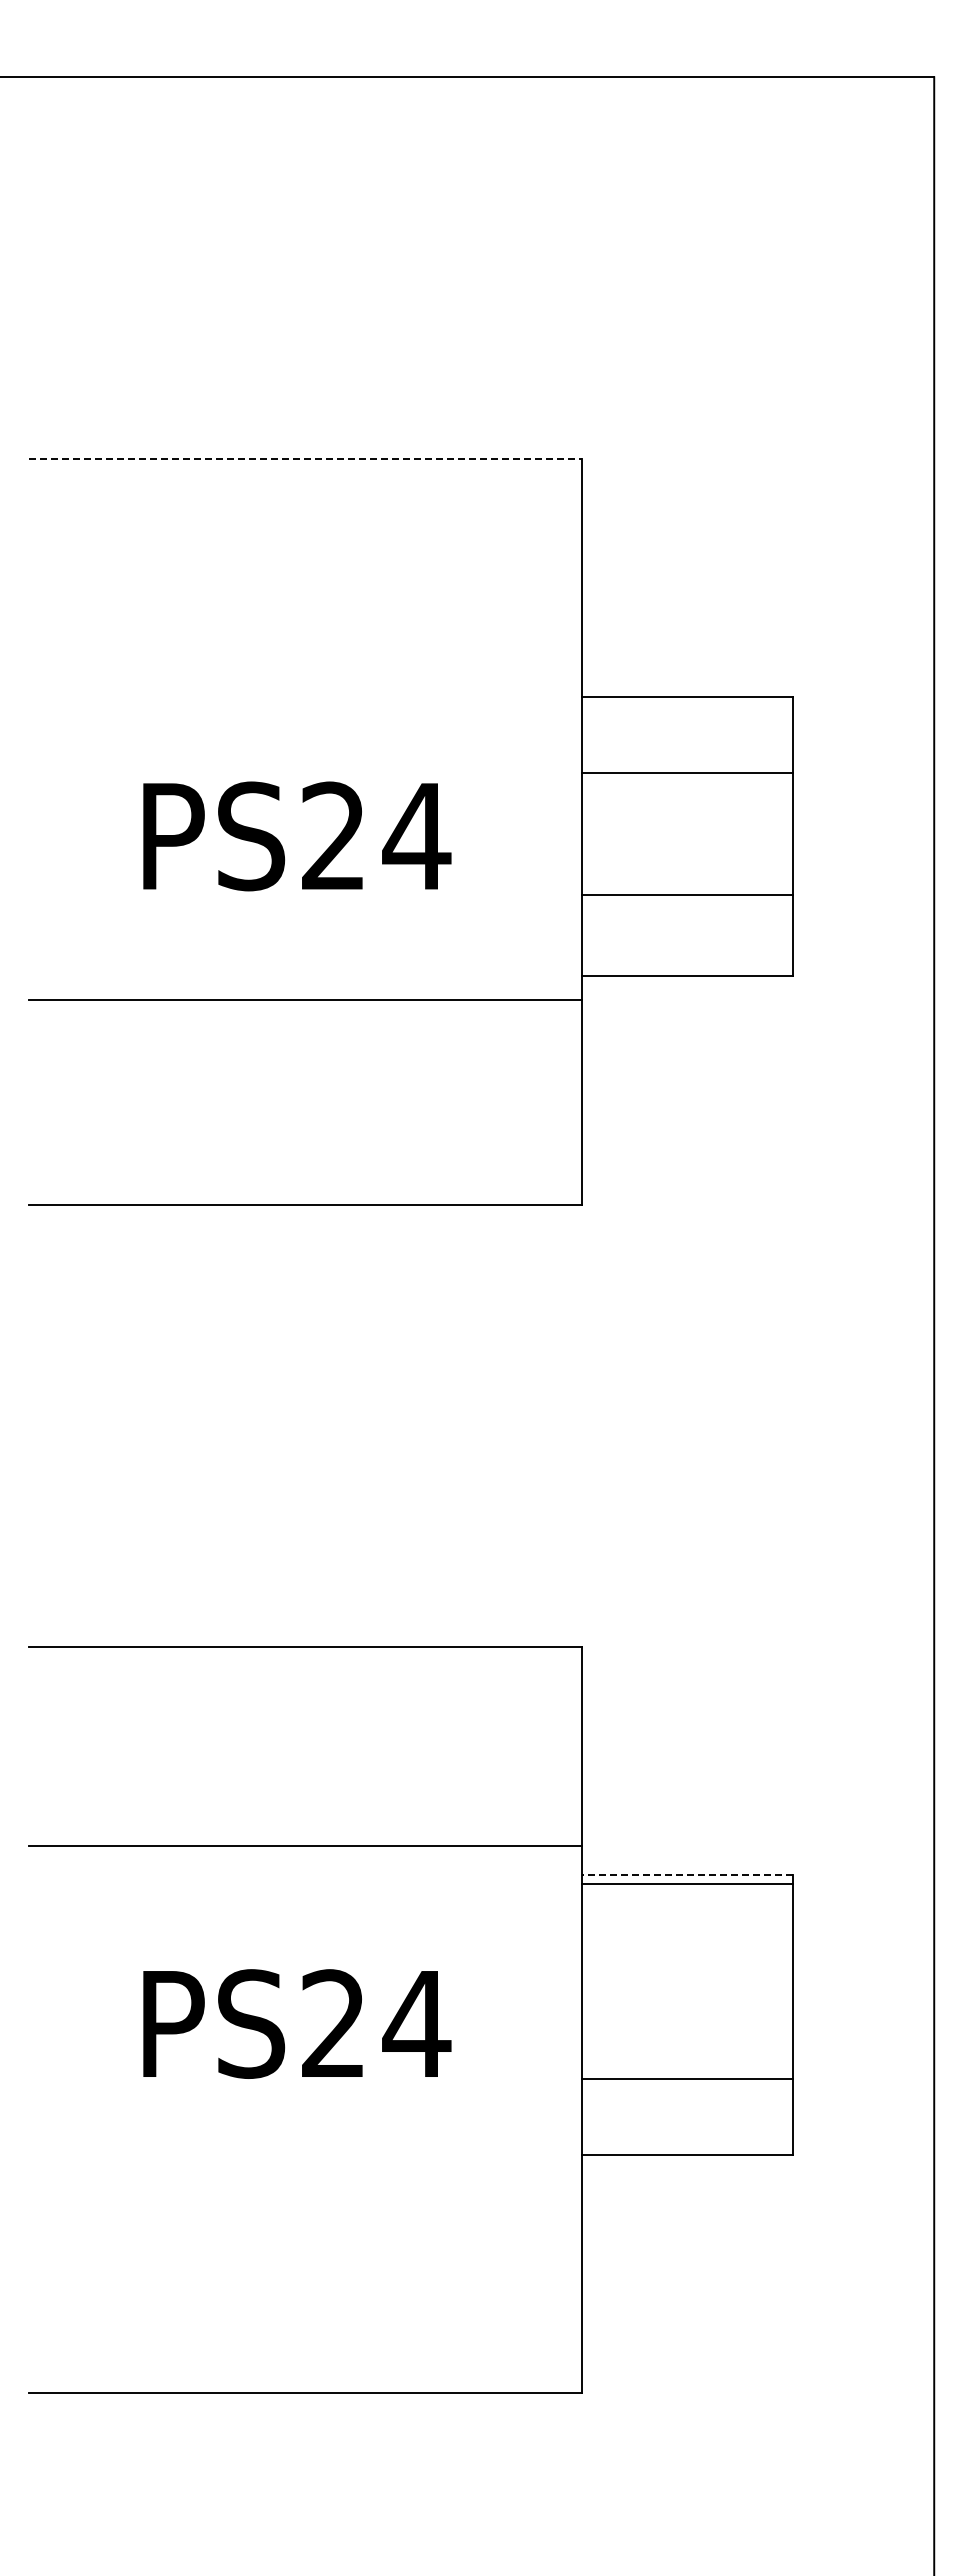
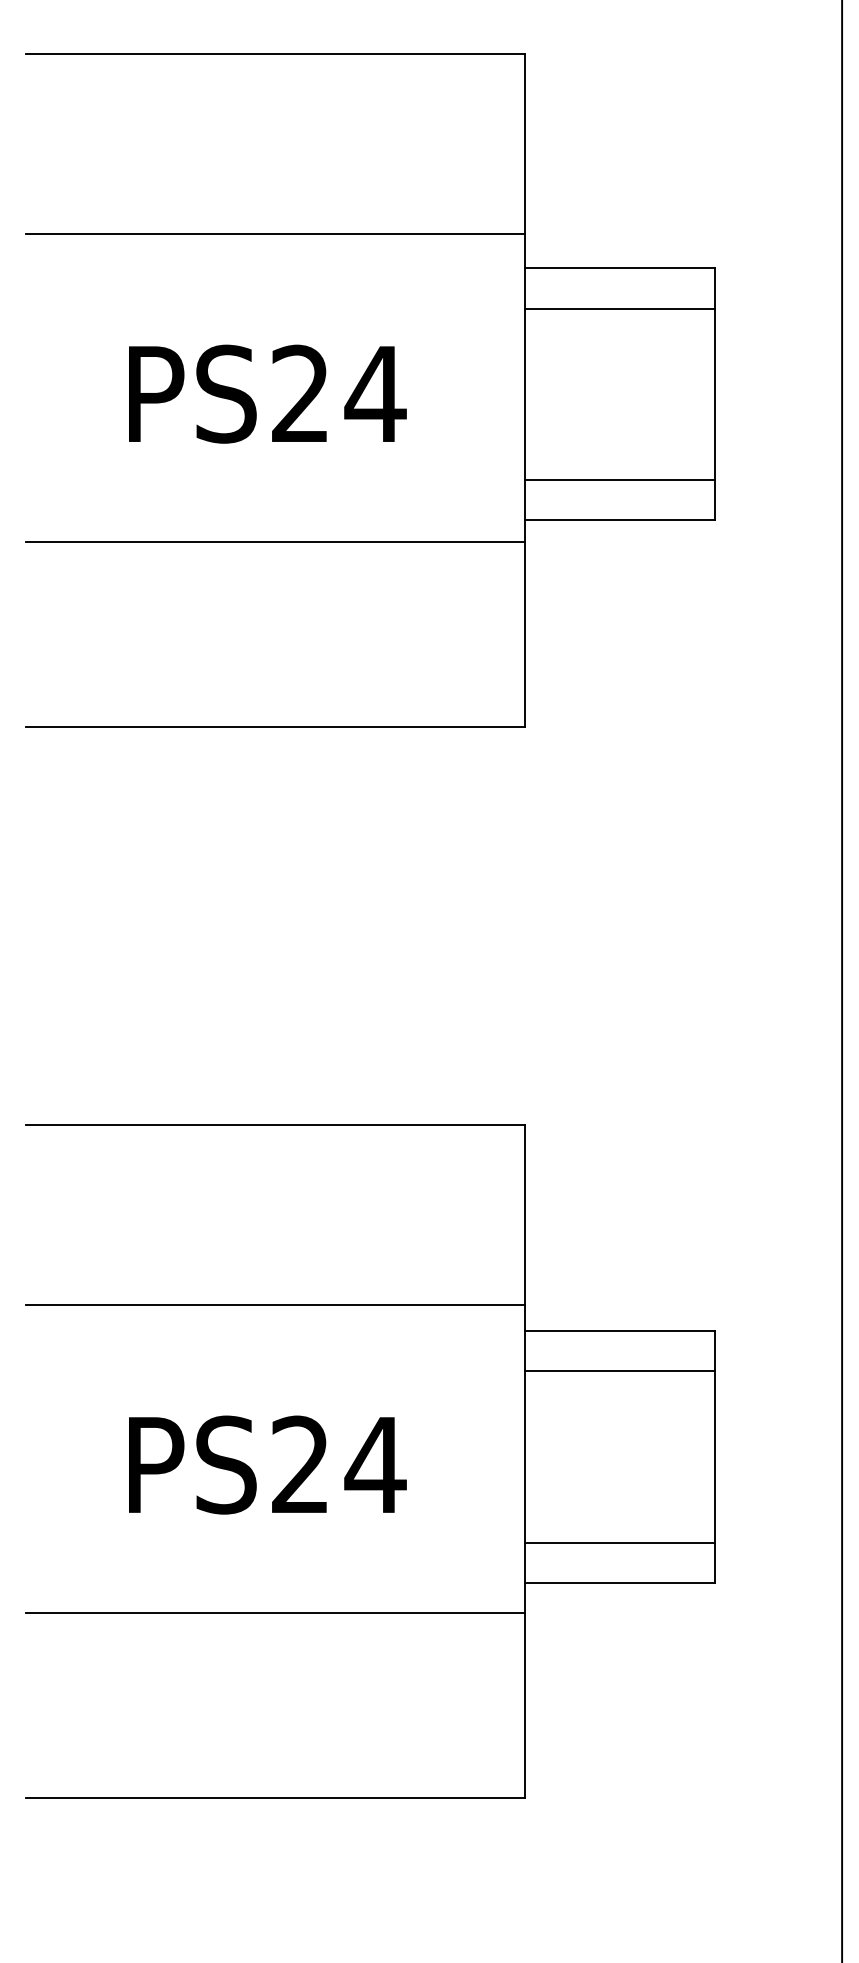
line: (305, 459) -> (275, 54), dashed -> solid
line: (305, 658) -> (275, 233), added
line: (687, 773) -> (619, 308), moved
line: (687, 895) -> (619, 479), moved
line: (687, 1875) -> (619, 1331), dashed -> solid
line: (687, 1884) -> (619, 1371), moved
line: (687, 2079) -> (619, 1543), moved
line: (305, 2187) -> (275, 1612), added

